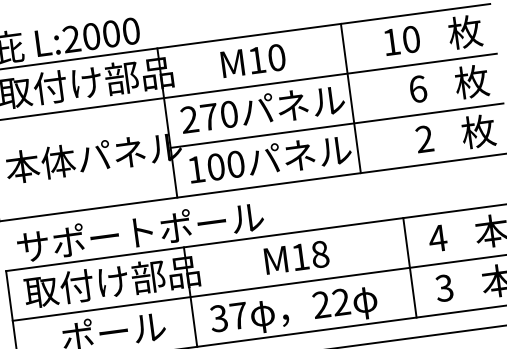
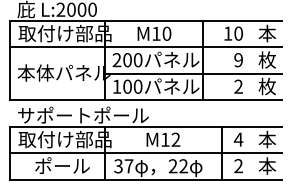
text: (463, 32) -> (266, 33), 枚 -> 本
text: (417, 89) -> (238, 60), 6 -> 9
text: (209, 117) -> (127, 60), 270 -> 200
text: (319, 253) -> (175, 139), M18 -> M12
text: (444, 288) -> (238, 166), 3 -> 2

